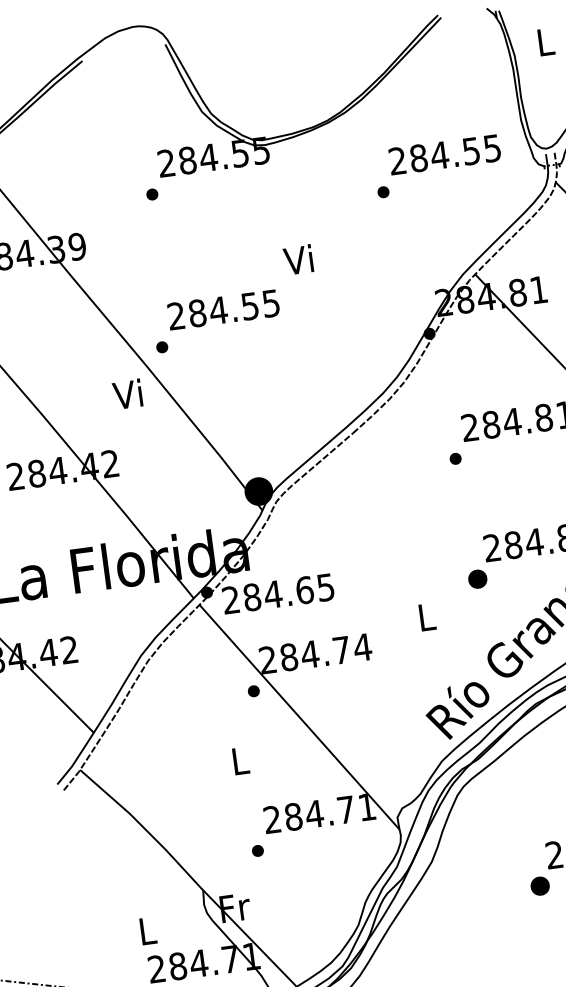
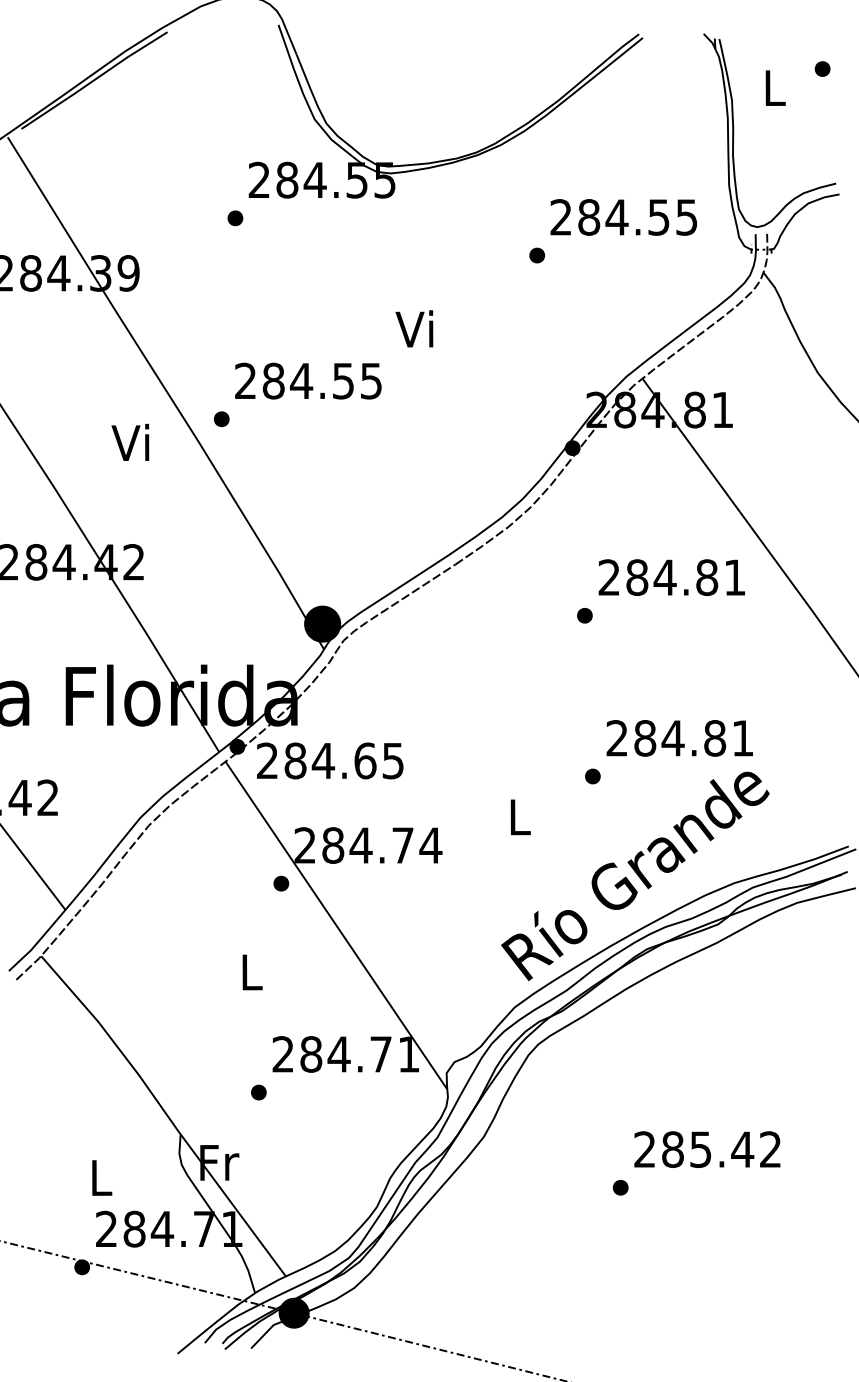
text: (127, 393) -> (130, 441), moved
part: (477, 579) -> (592, 776), size x0.62
part: (539, 886) -> (620, 1187), size x0.62

